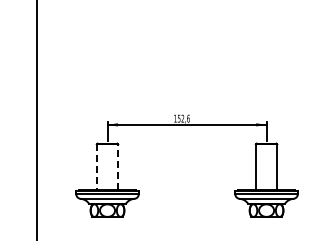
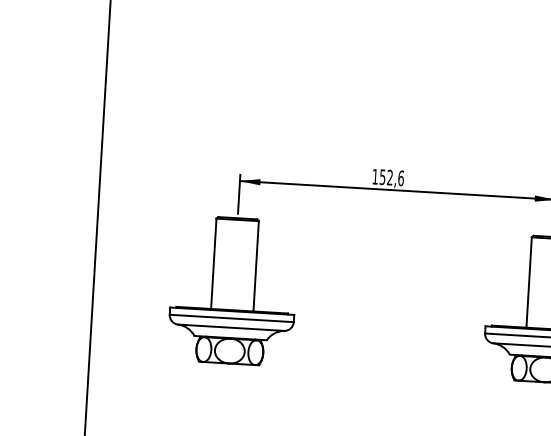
line: (96, 167) -> (213, 264), dashed -> solid
line: (118, 167) -> (256, 266), dashed -> solid

